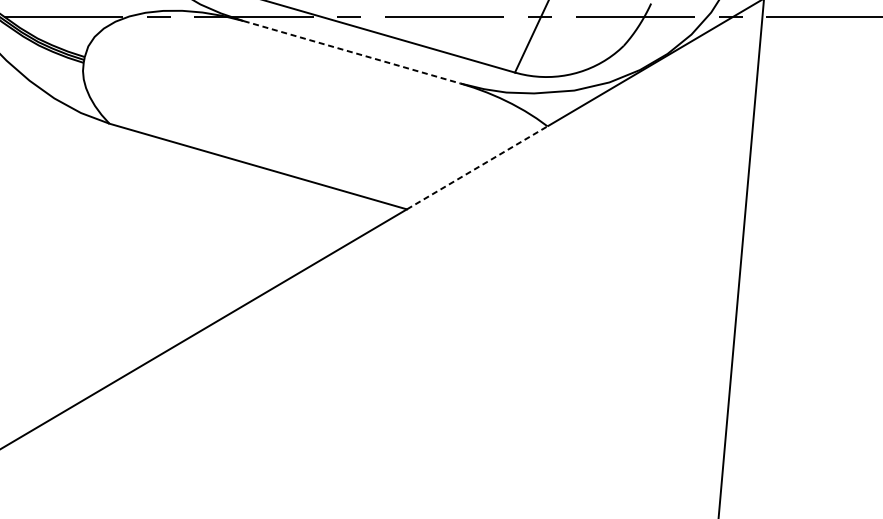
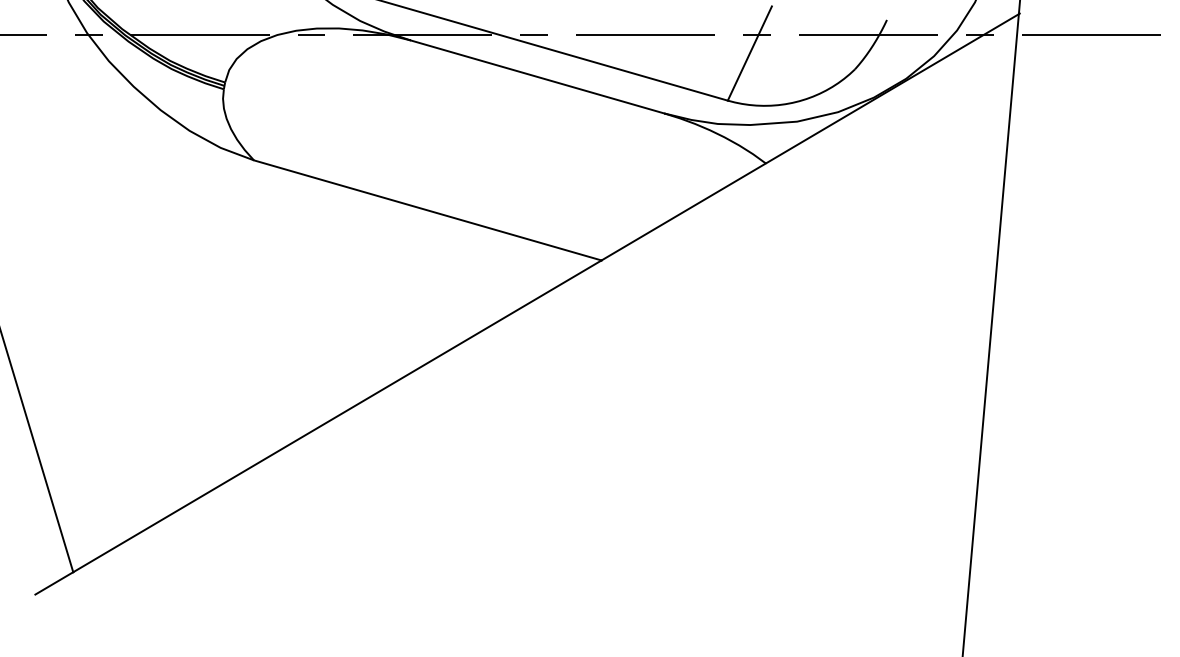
line: (352, 51) -> (537, 76), dashed -> solid
line: (477, 167) -> (684, 211), dashed -> solid

